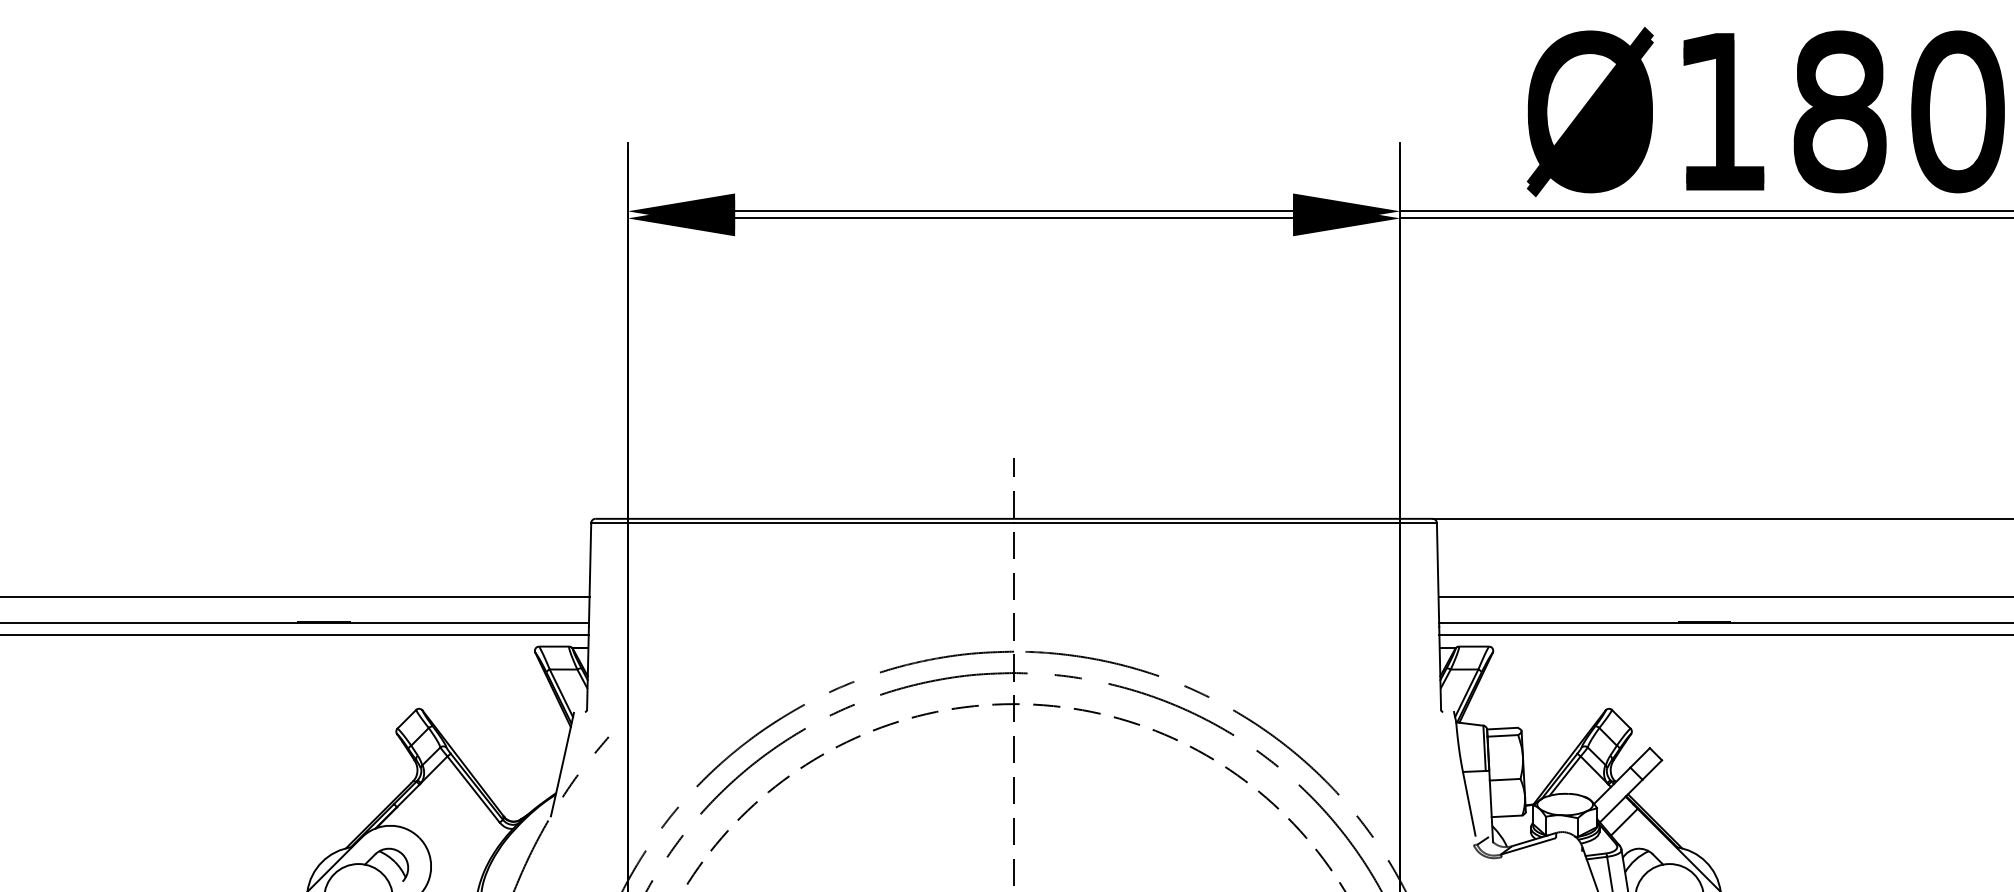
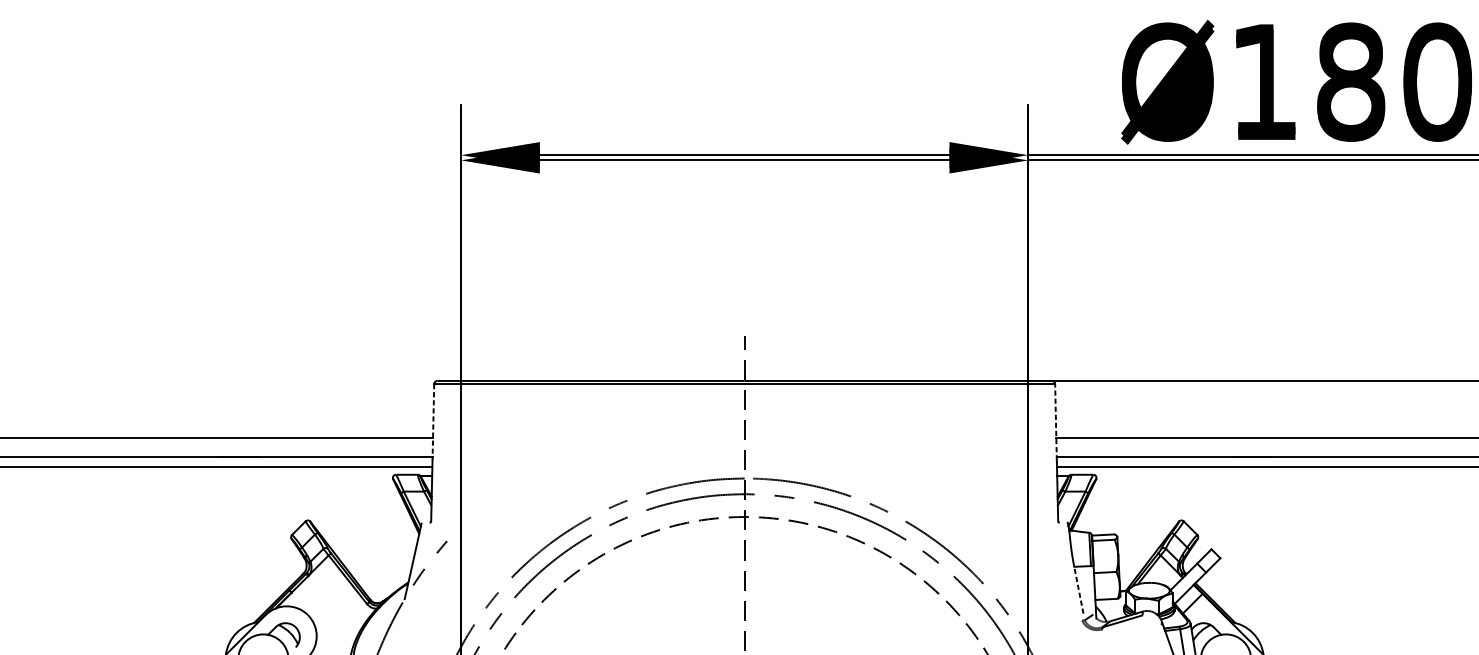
line: (590, 574) -> (433, 421), solid -> dashed
line: (1438, 574) -> (1056, 421), solid -> dashed
line: (1469, 803) -> (1079, 589), solid -> dashed

